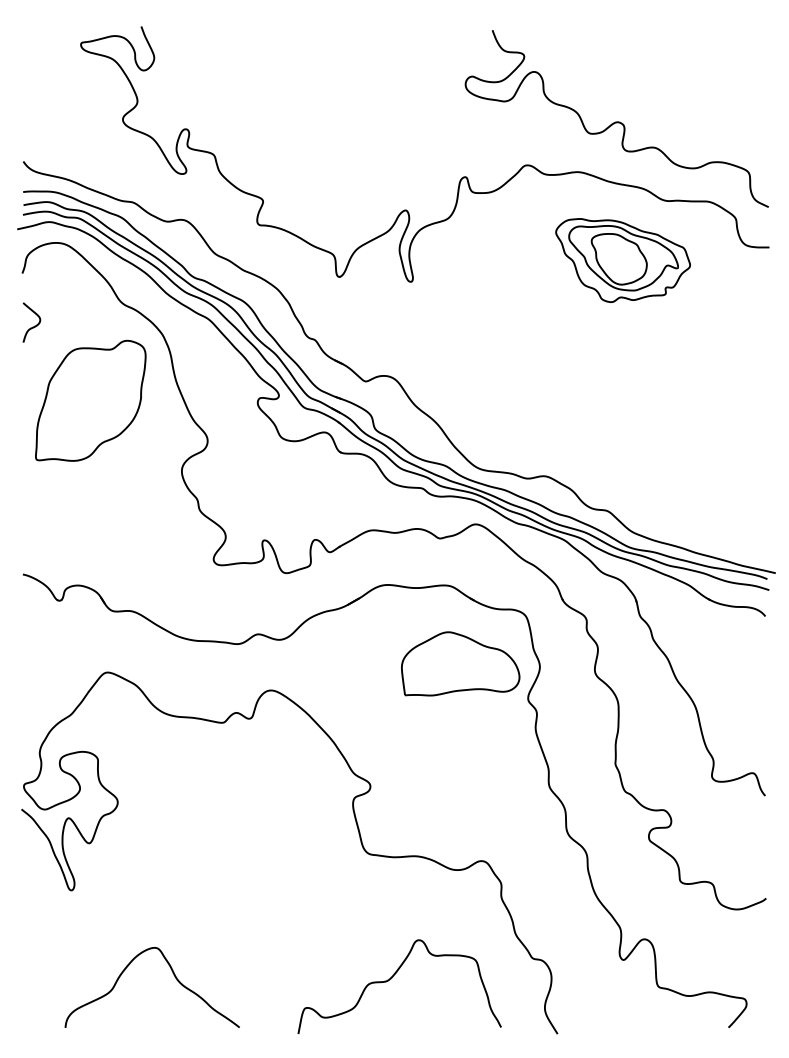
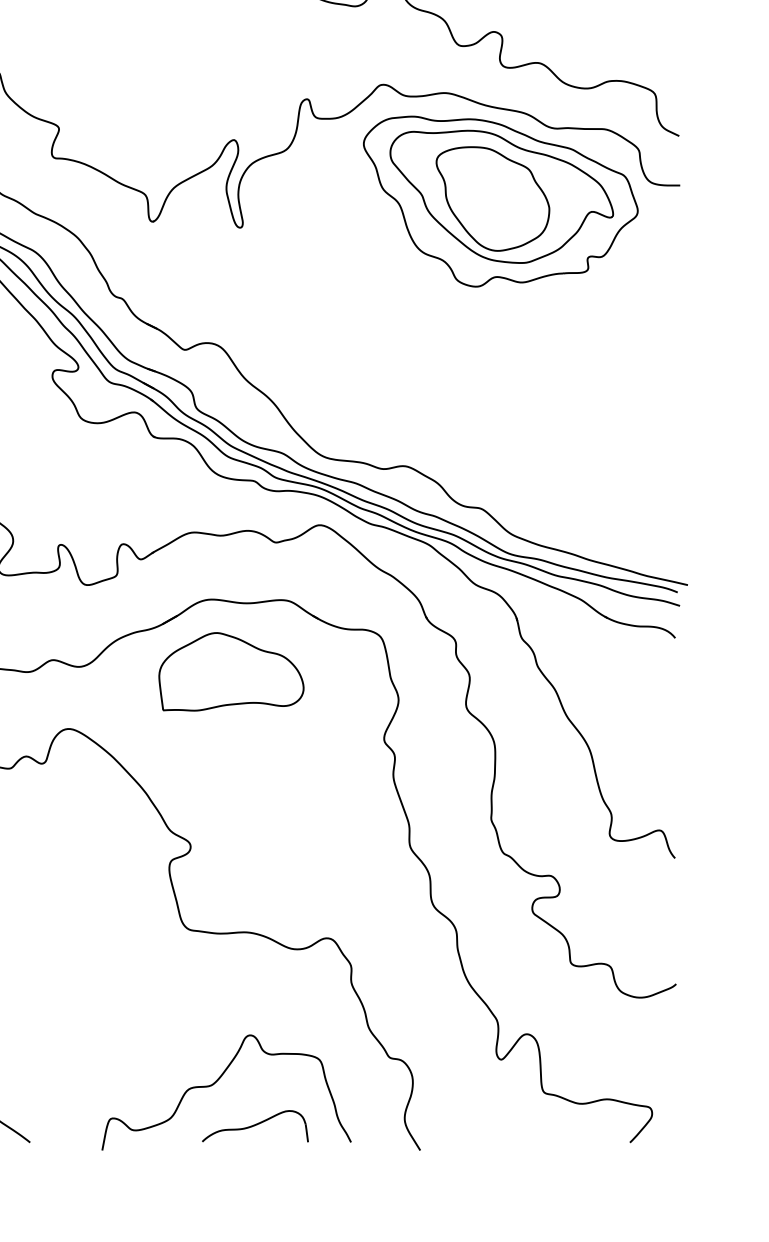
part: (622, 260) -> (499, 201), size x1.67
part: (460, 663) -> (231, 671), moved
part: (422, 1014) -> (254, 1126), added

